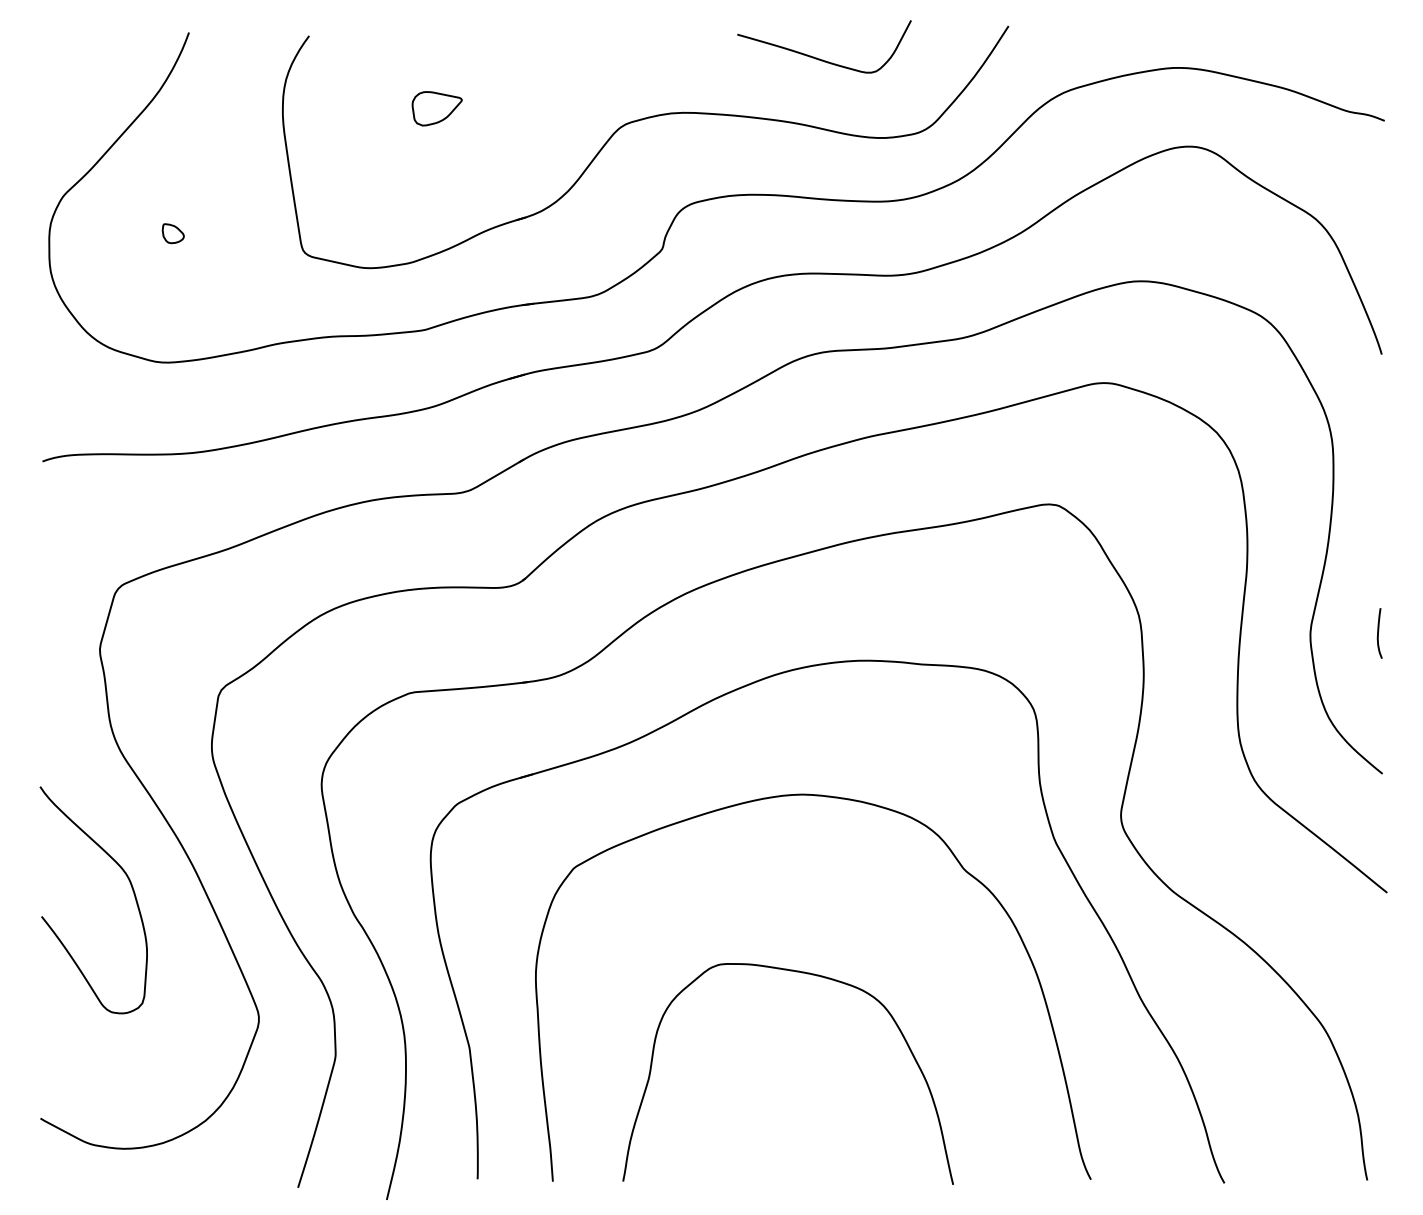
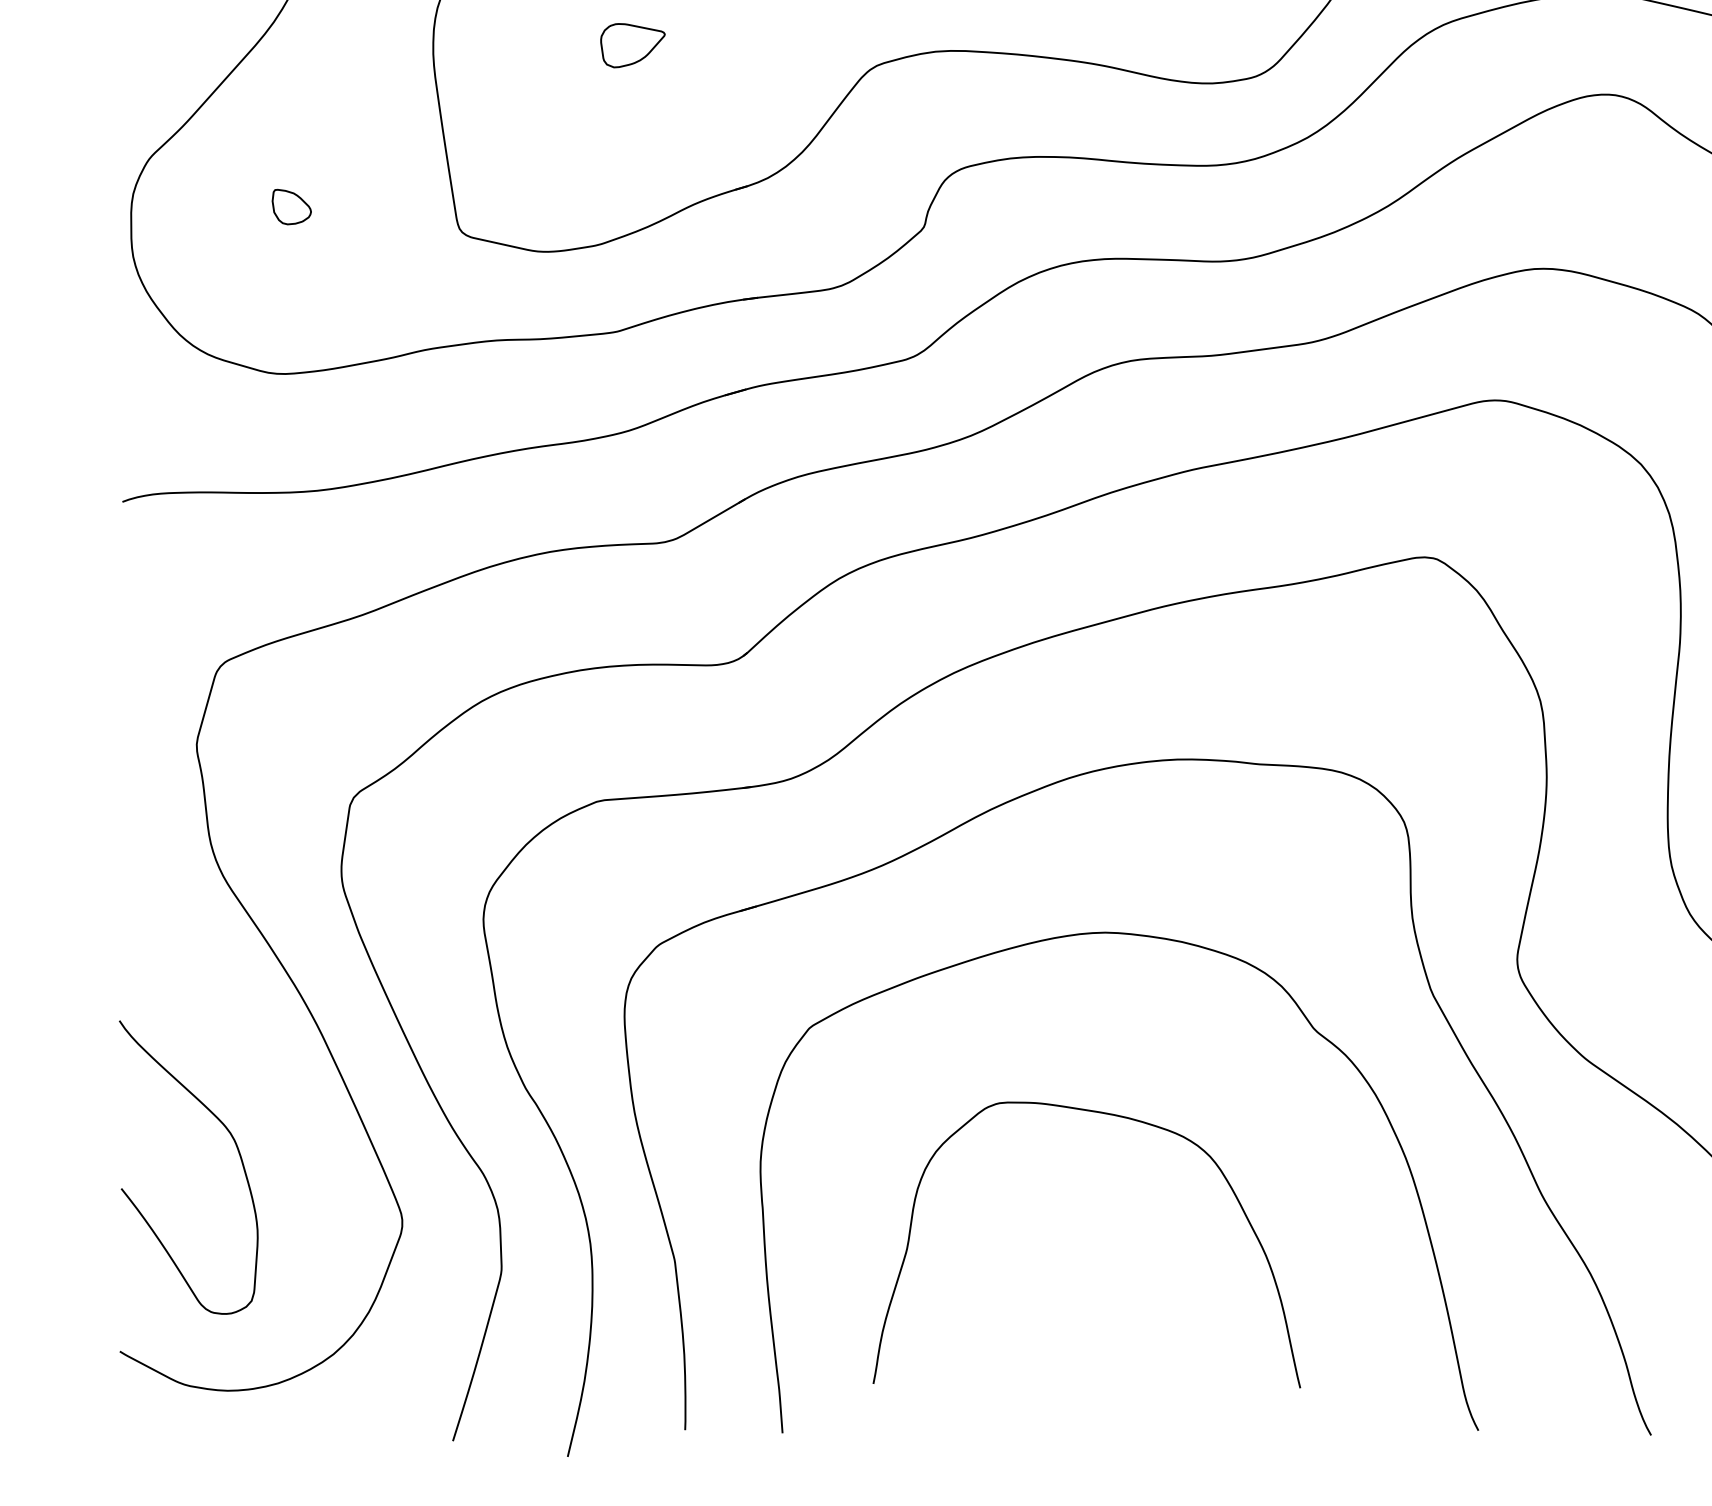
part: (172, 233) -> (290, 206), size x1.4
curve: (131, 888) -> (237, 1152), moved
curve: (807, 974) -> (1111, 1116), moved

